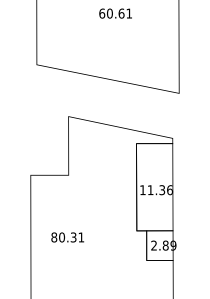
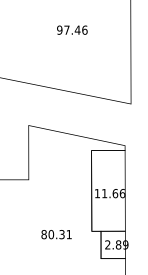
text: (115, 13) -> (72, 30), 60.61 -> 97.46
text: (162, 190) -> (115, 193), 11.36 -> 11.66
text: (67, 237) -> (56, 234), moved

